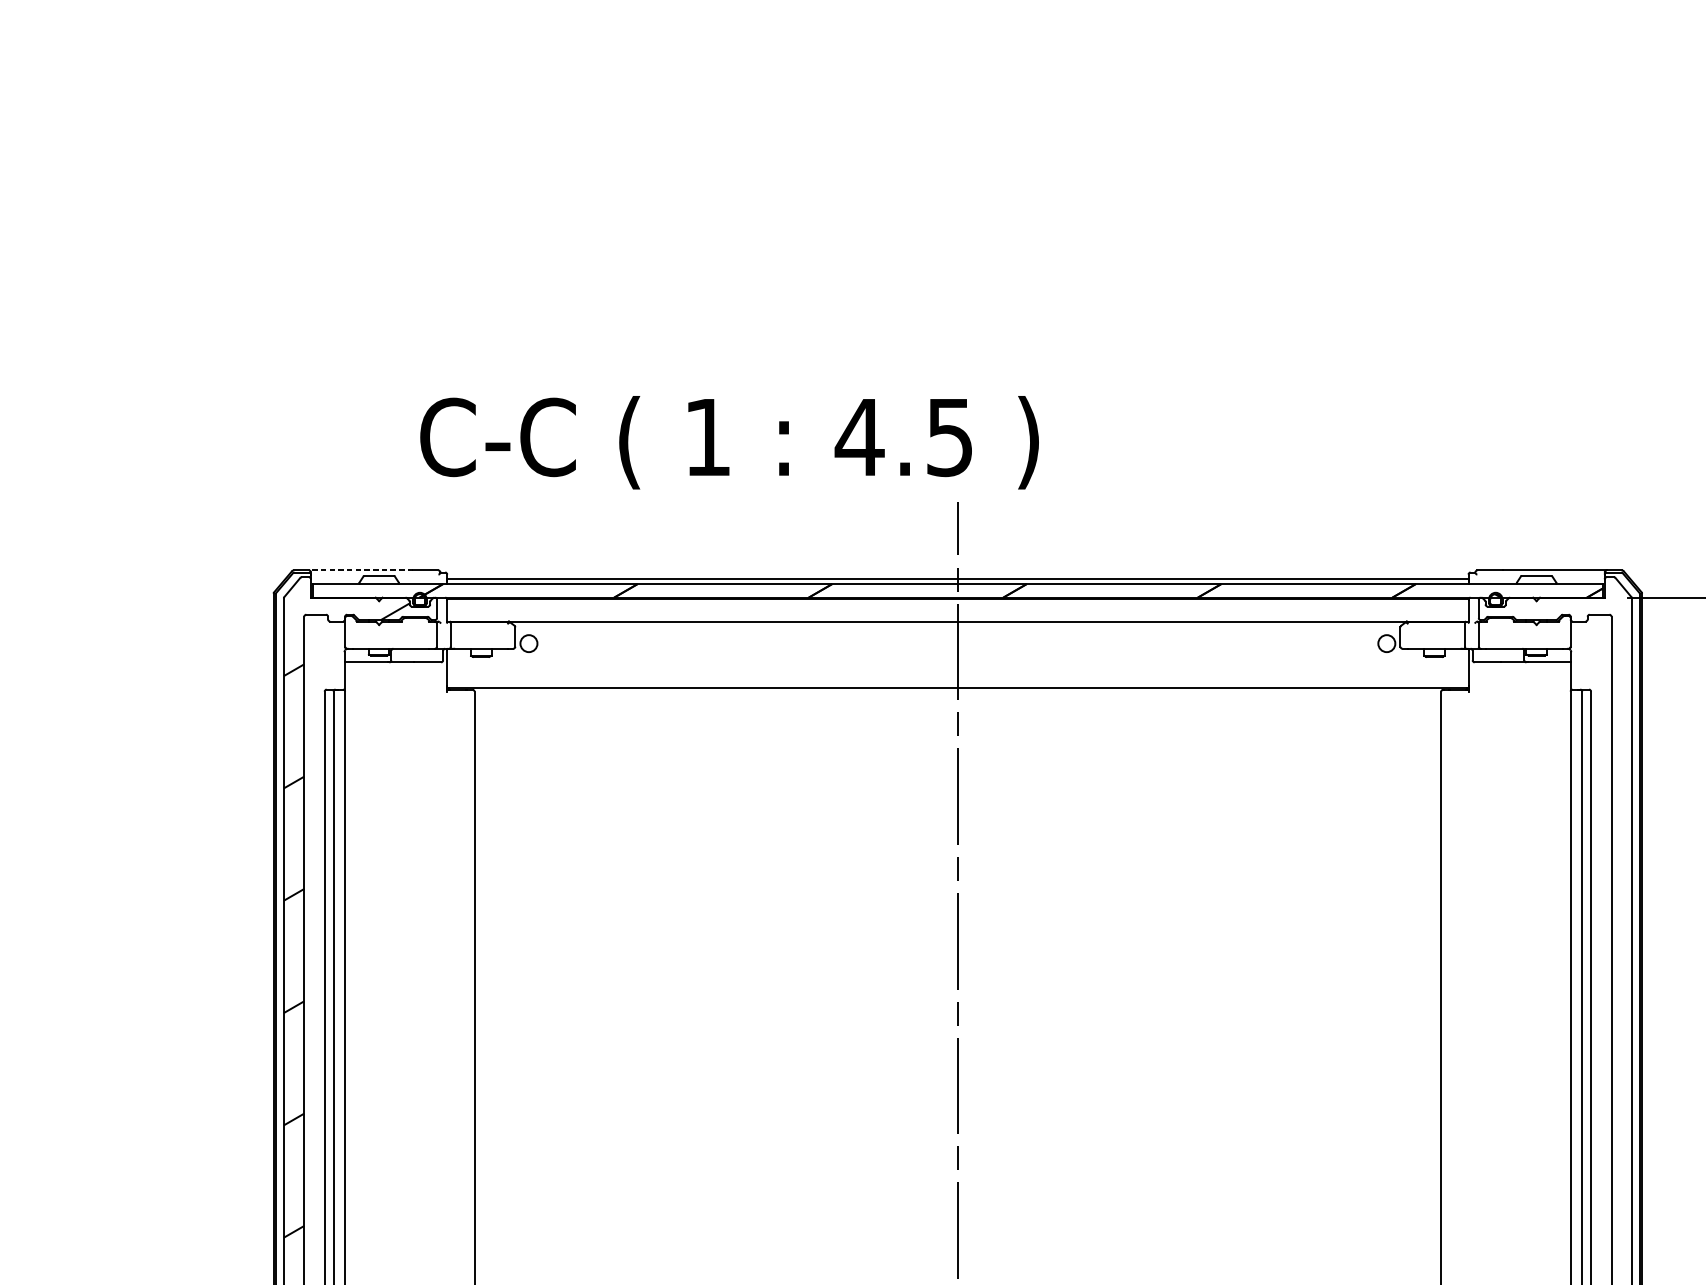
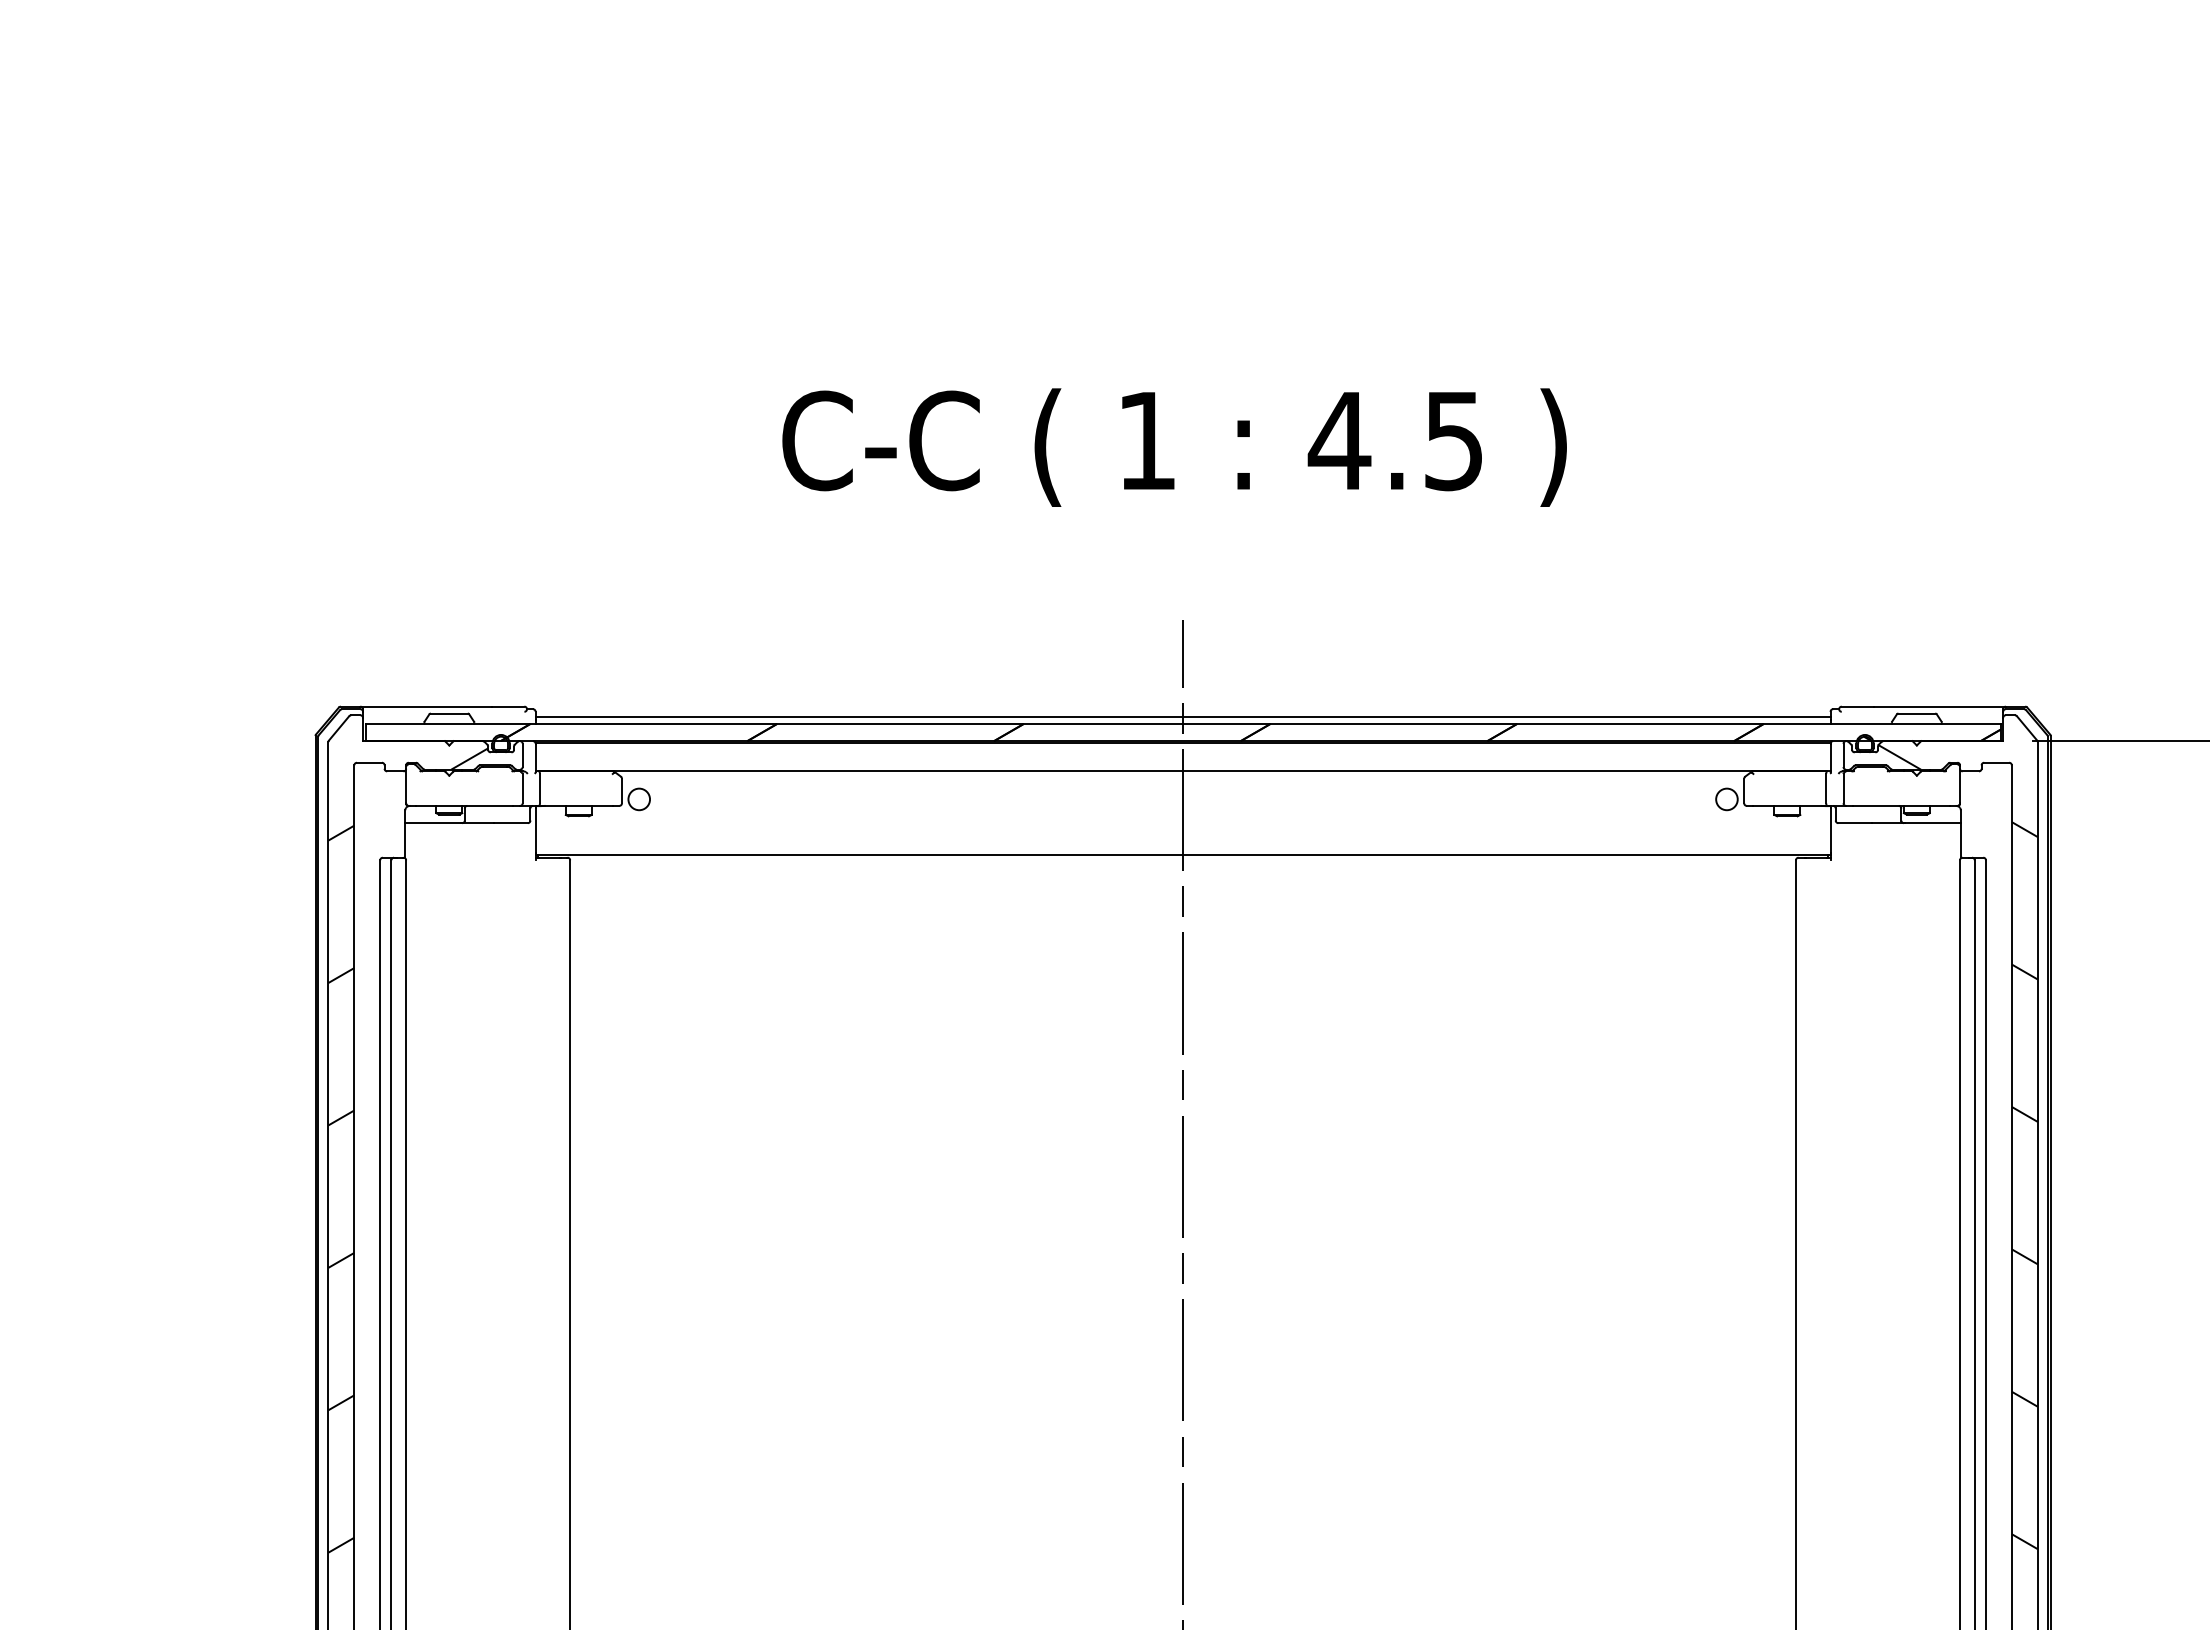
text: (729, 442) -> (1174, 447), moved
line: (360, 570) -> (425, 706), dashed -> solid
hatch: (1568, 918) -> (1957, 1147), added

